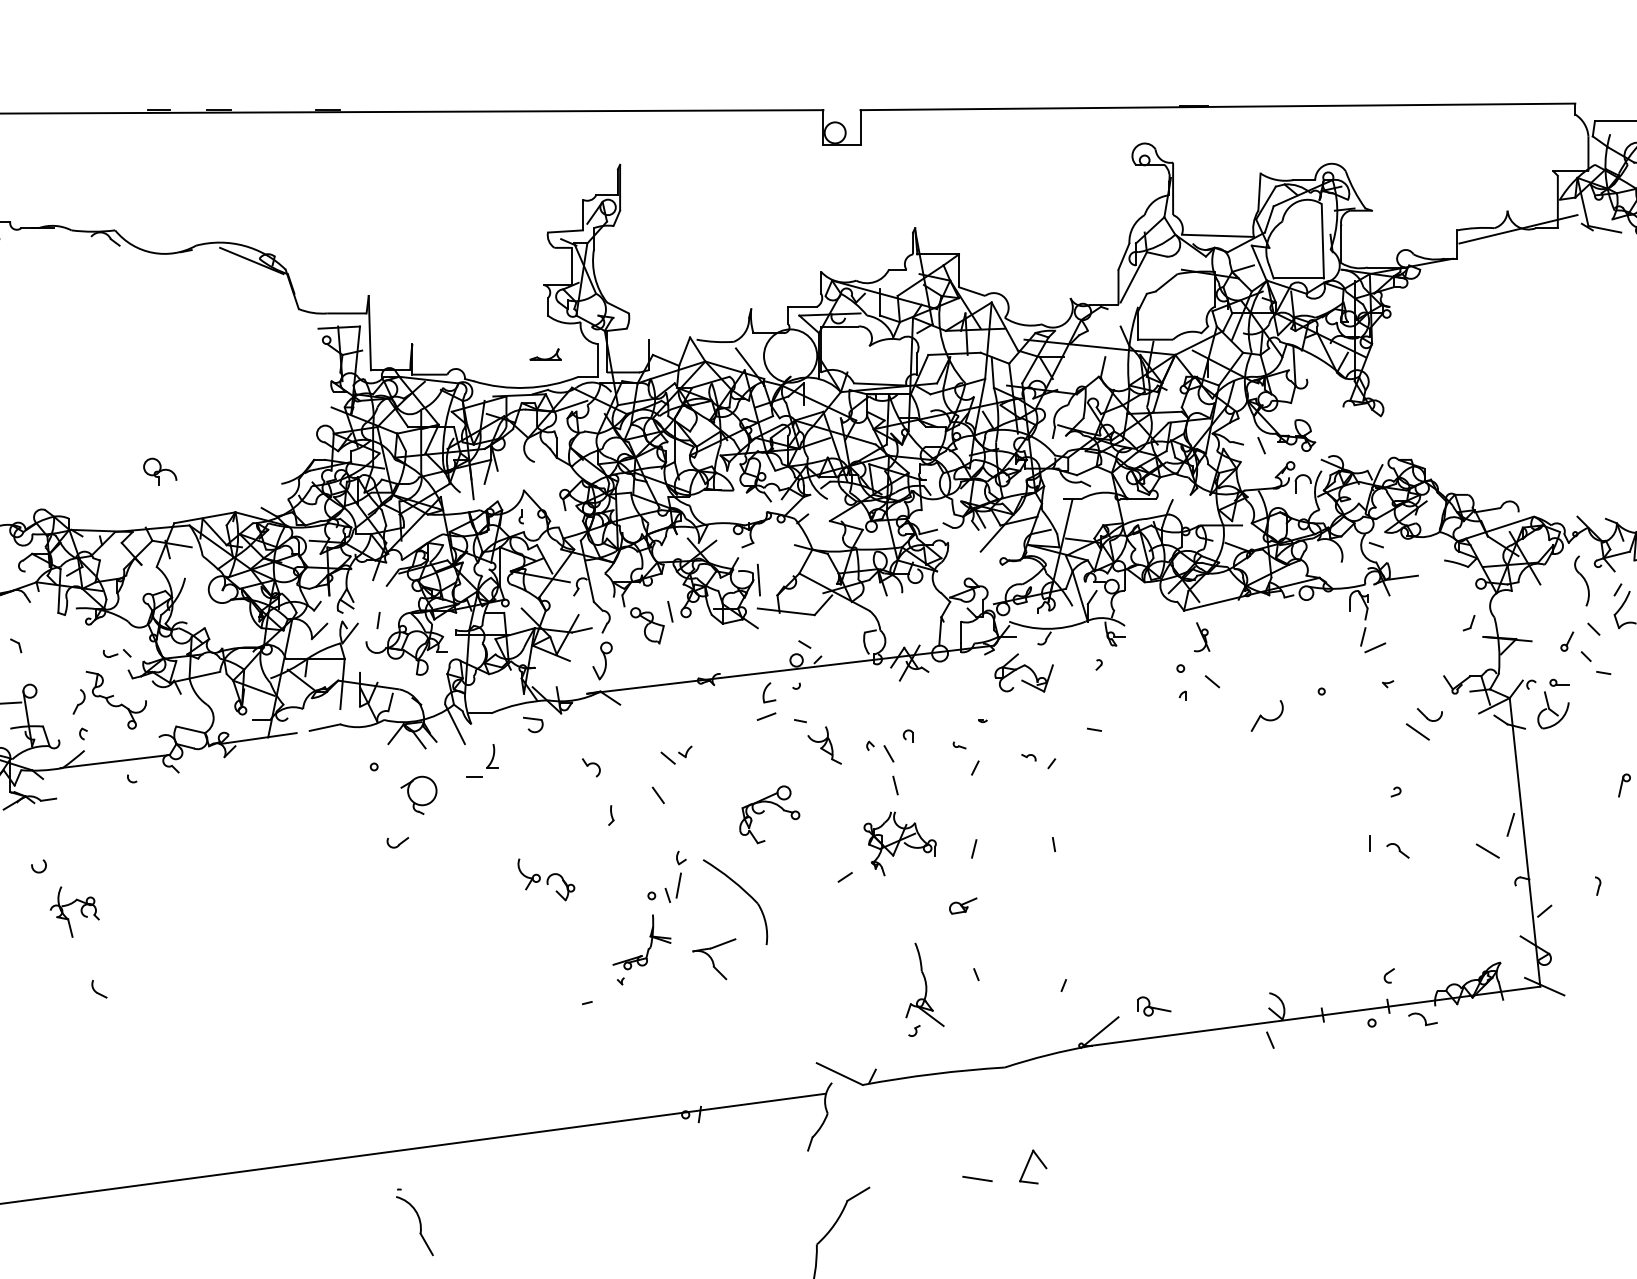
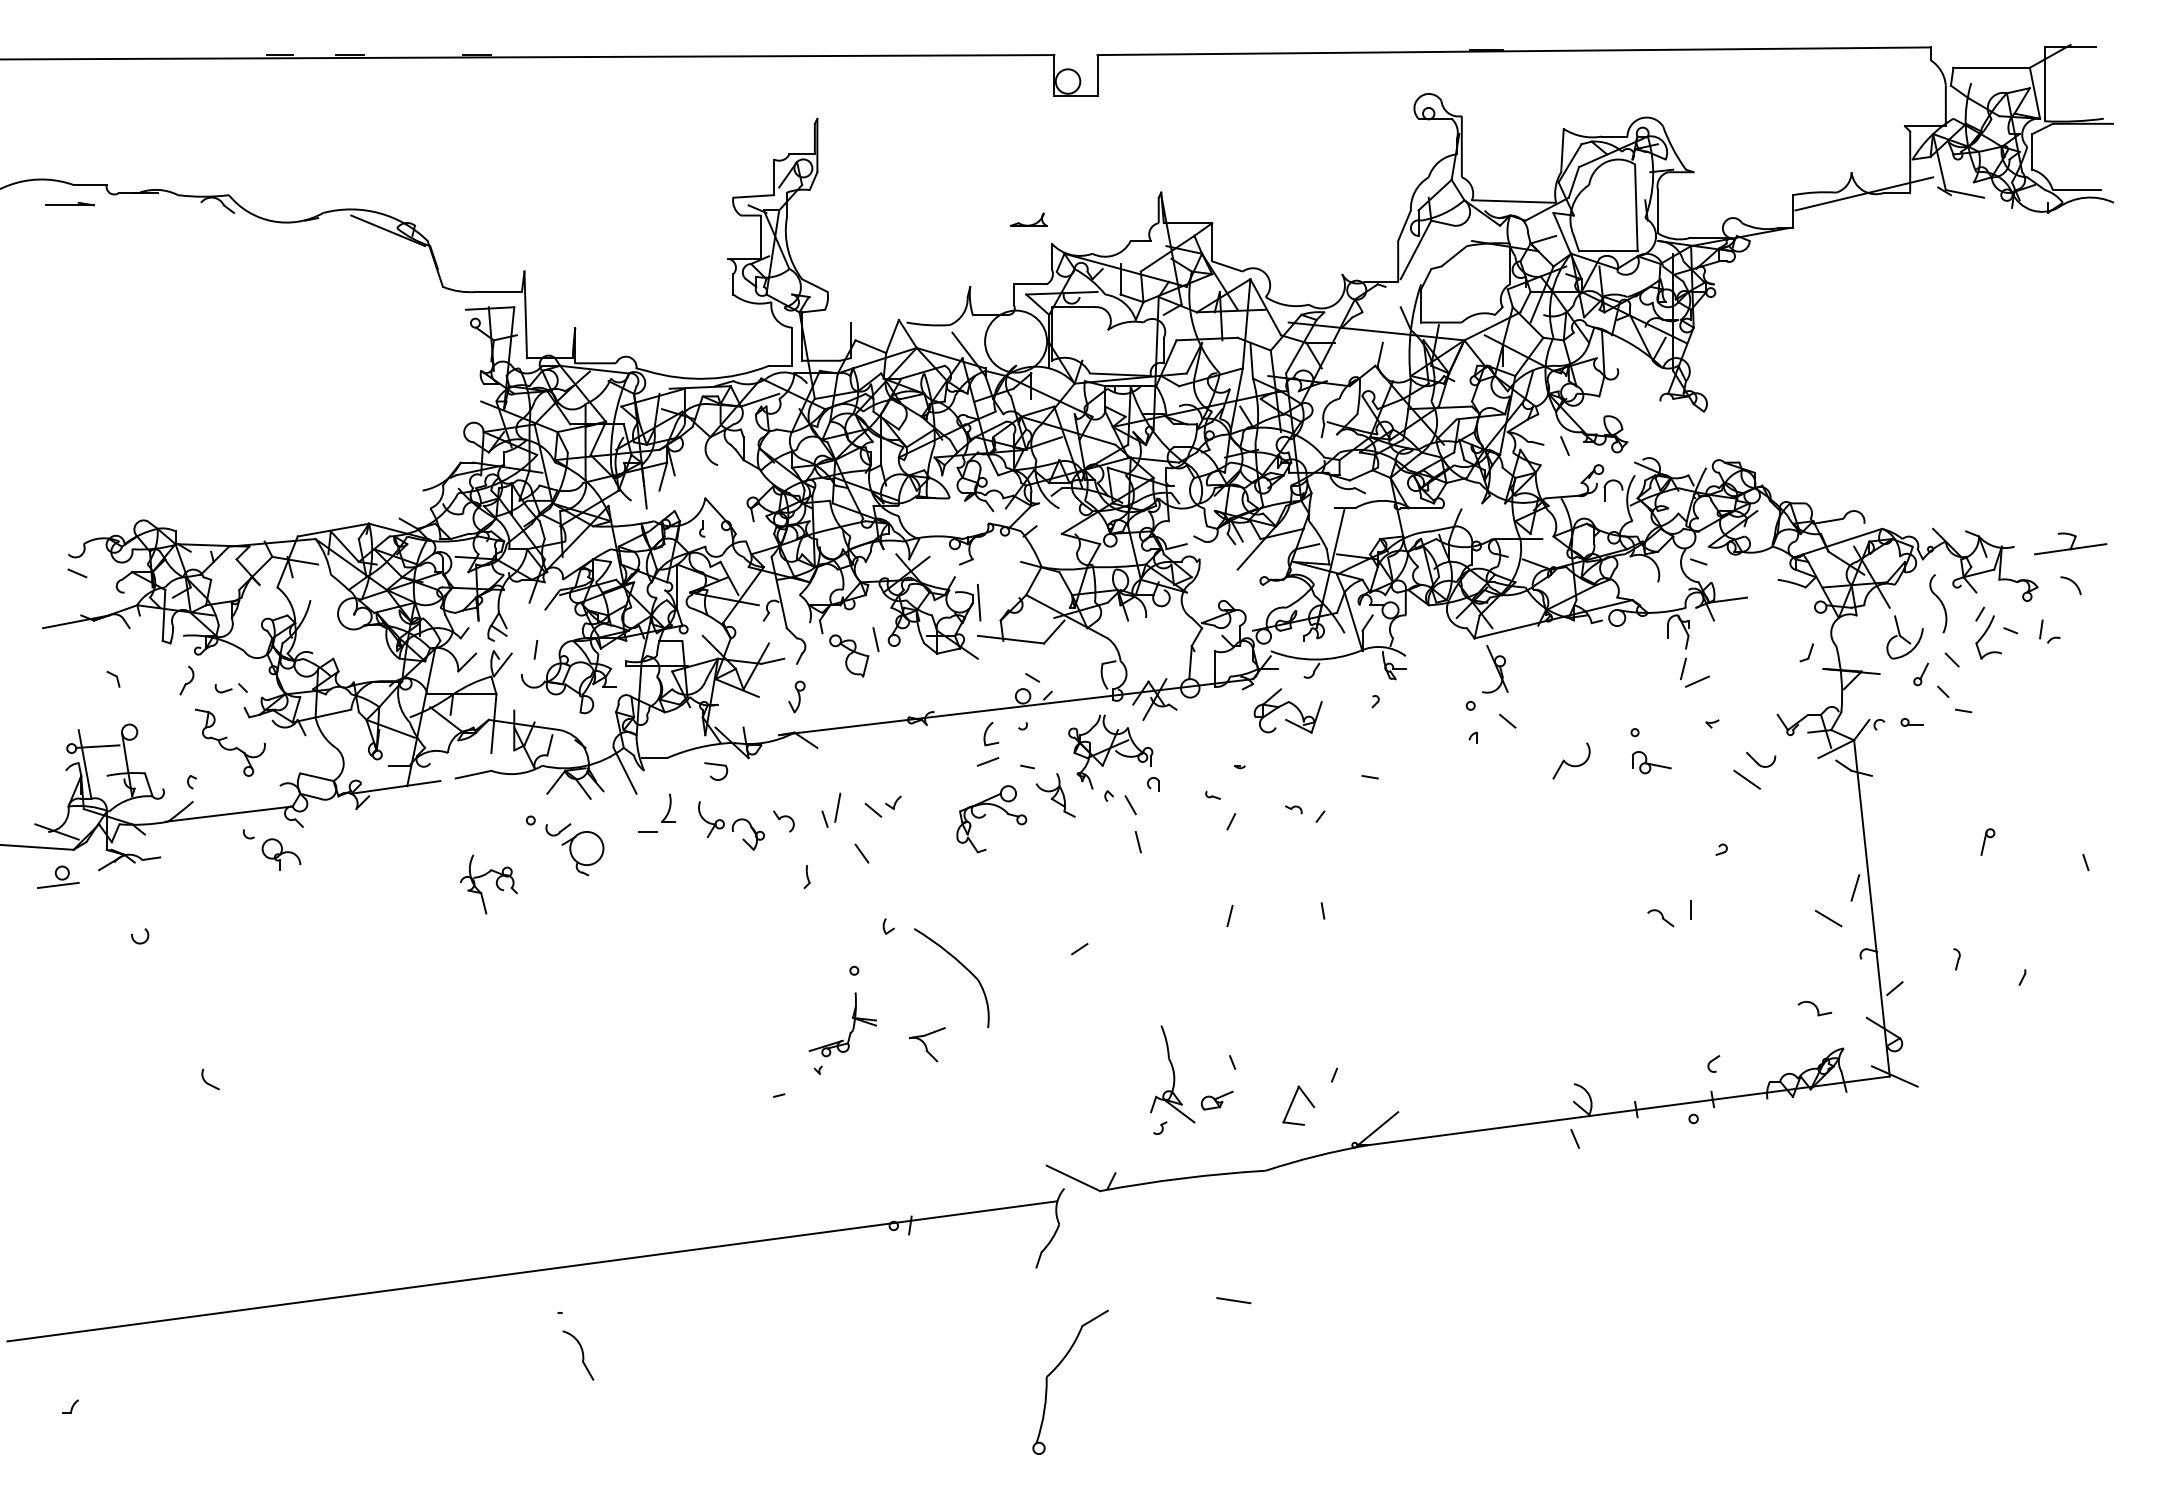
part: (545, 354) -> (1028, 219), moved
part: (160, 471) -> (281, 854), moved
part: (1202, 637) -> (1495, 669), size x1.43
part: (602, 660) -> (796, 696), size x0.71
part: (78, 701) -> (186, 680), moved
part: (1552, 710) -> (1904, 637), moved
part: (764, 811) -> (985, 815), moved
part: (397, 842) -> (558, 829), moved
part: (899, 843) -> (1110, 751), moved
part: (1397, 851) -> (1660, 918), moved
part: (546, 879) -> (731, 825), moved
part: (673, 887) -> (831, 809), moved
part: (962, 905) -> (1216, 1100), moved
part: (80, 911) -> (495, 883), moved
part: (714, 959) -> (927, 1044), size x0.71
part: (1153, 1006) -> (1651, 762), moved
part: (1422, 1019) -> (1814, 1008), moved
part: (1032, 1166) -> (1298, 1105), moved
part: (415, 1226) -> (578, 1355), size x0.71

